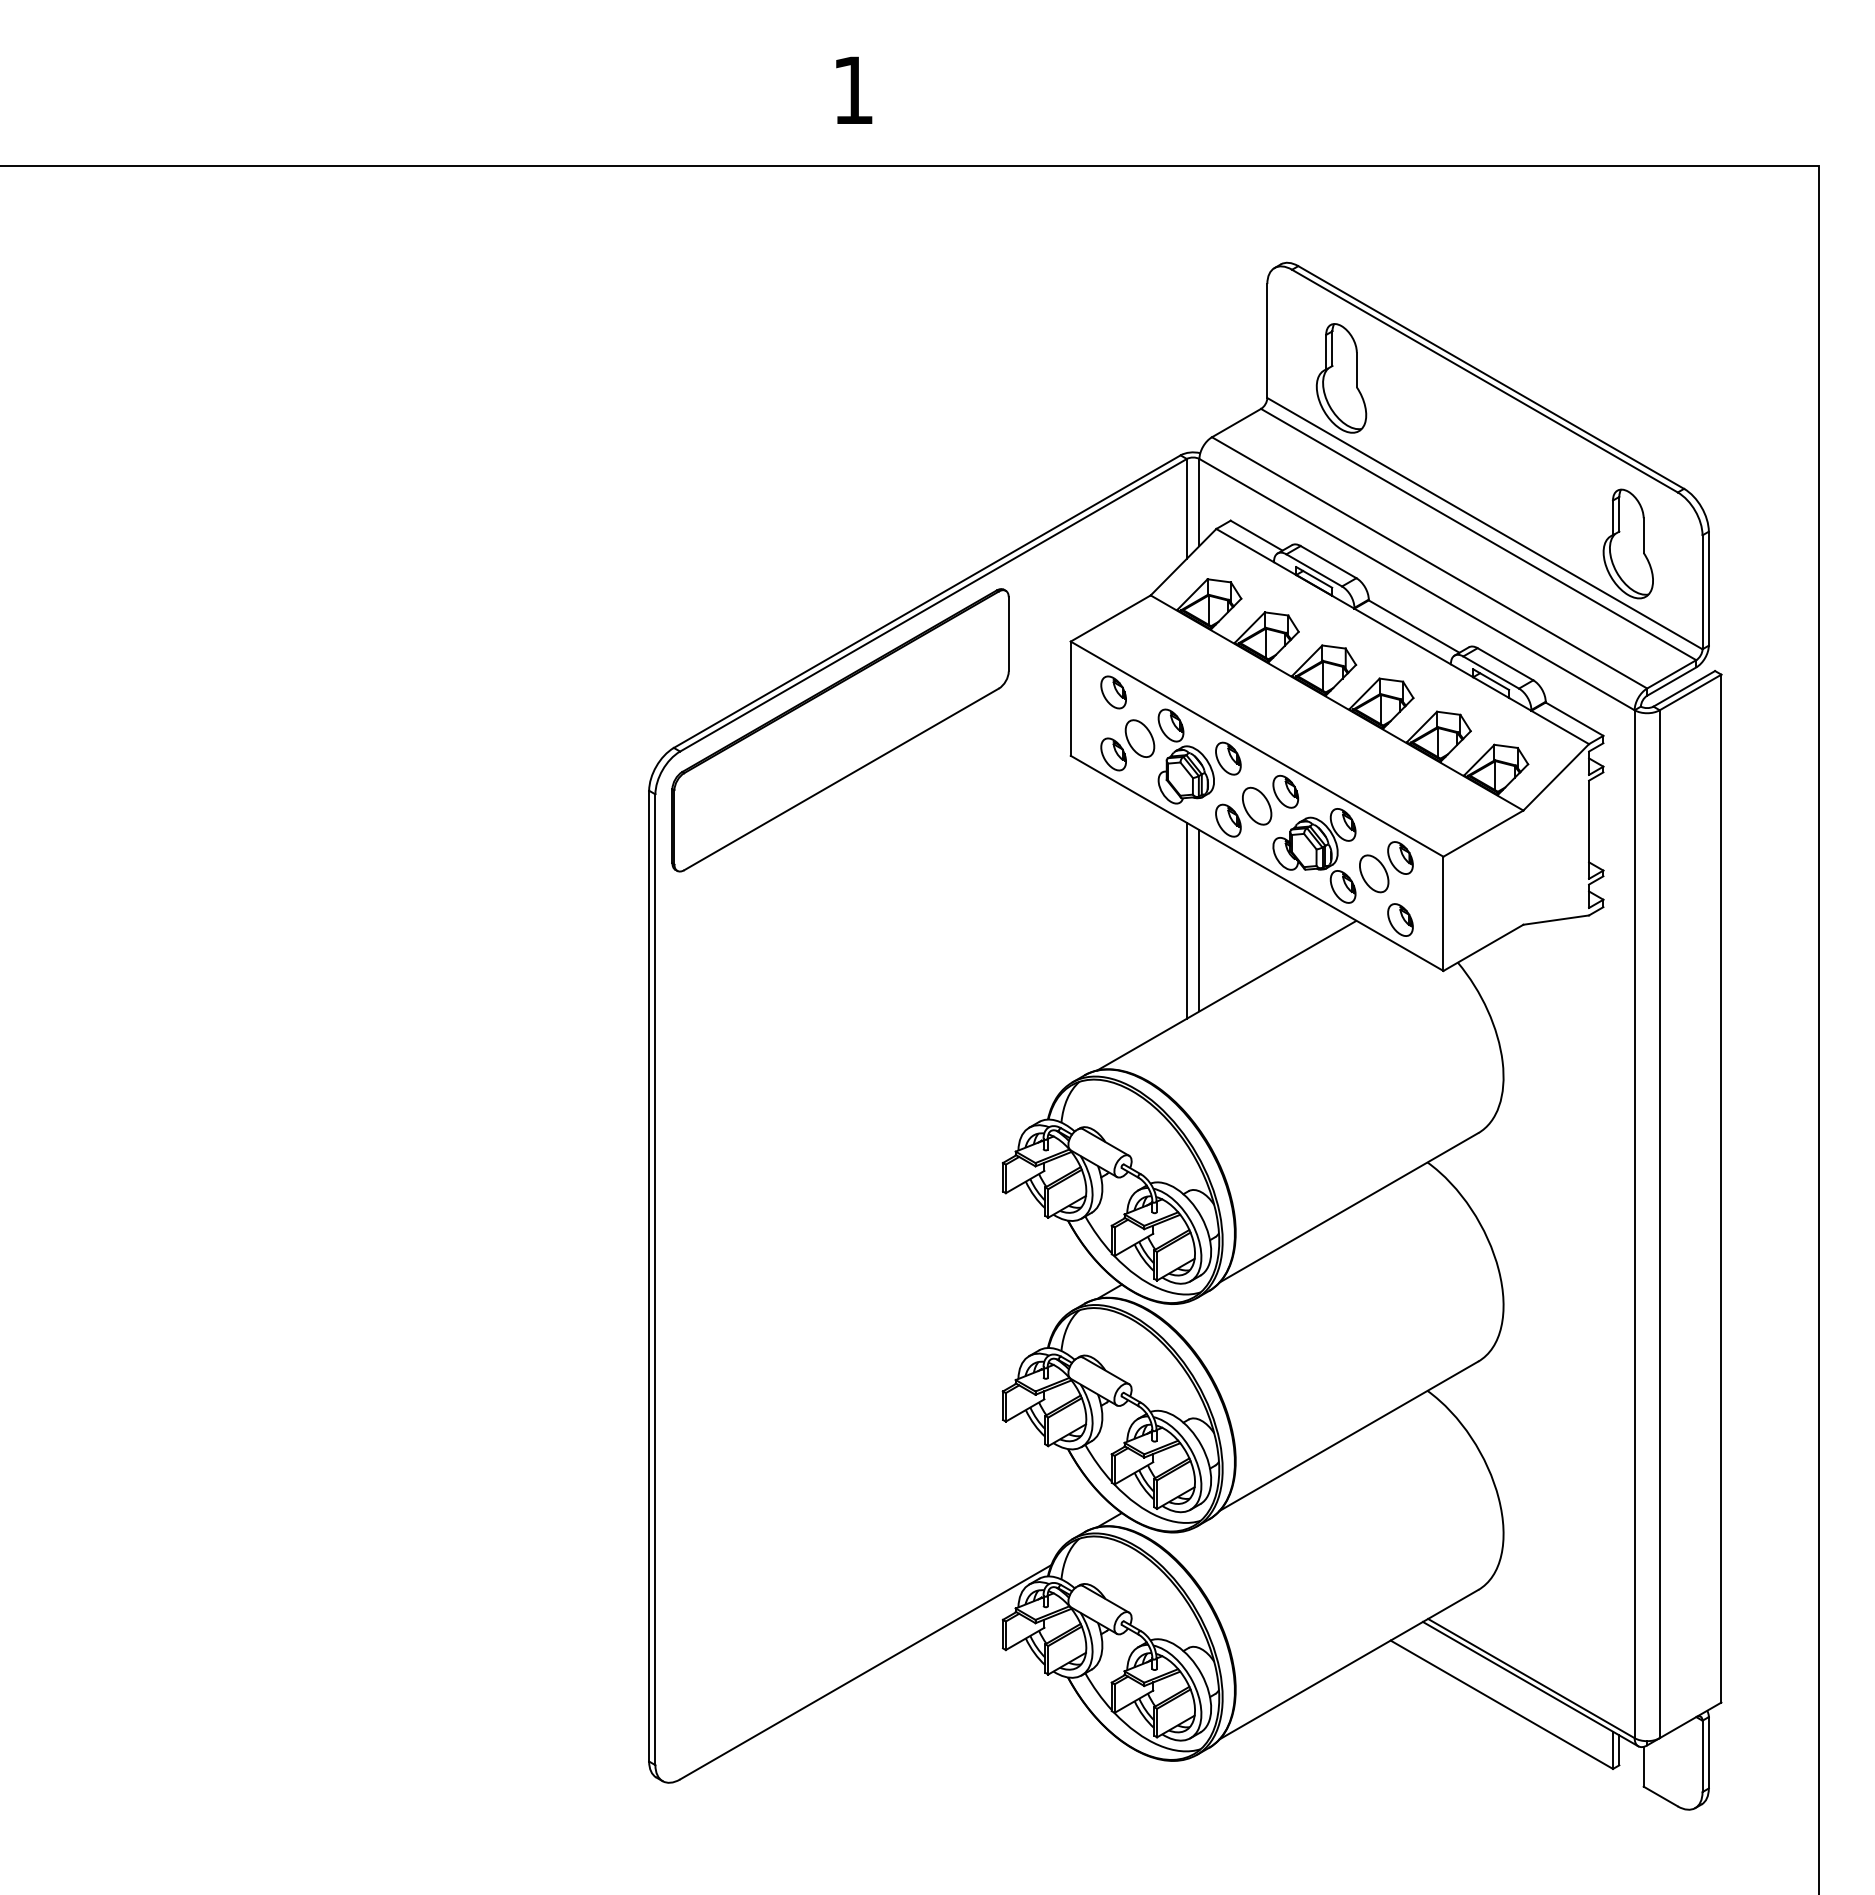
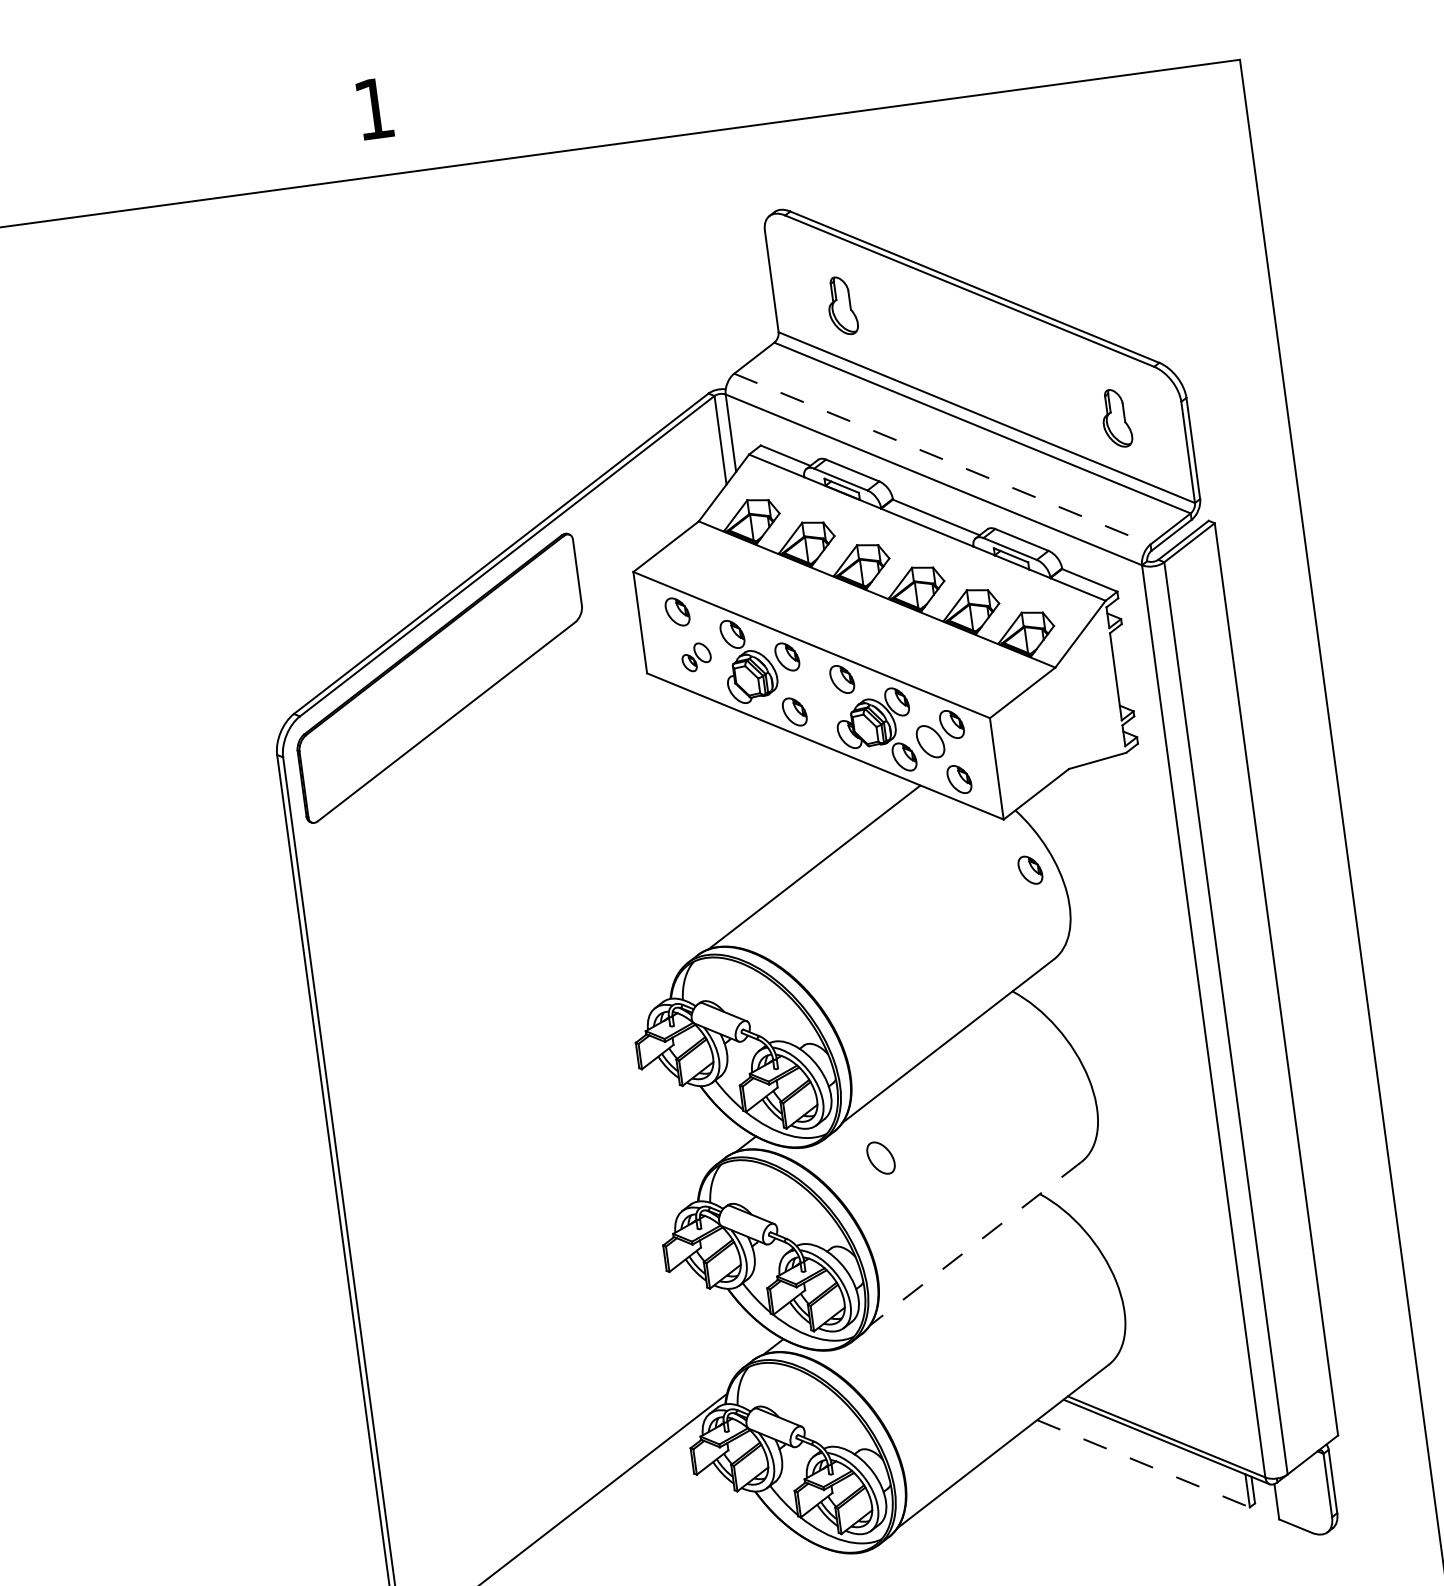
part: (1341, 378) -> (842, 306), size x0.6
part: (1627, 543) -> (1115, 418), size x0.6
line: (1430, 563) -> (943, 459), solid -> dashed
part: (1127, 745) -> (696, 657), size x0.6
part: (1257, 805) -> (881, 1157), moved
line: (1186, 920) -> (769, 805), removed
line: (1199, 920) -> (781, 804), removed
part: (1465, 1030) -> (1030, 869), added
line: (1348, 1436) -> (975, 1244), solid -> dashed
line: (1502, 1705) -> (1144, 1464), solid -> dashed

